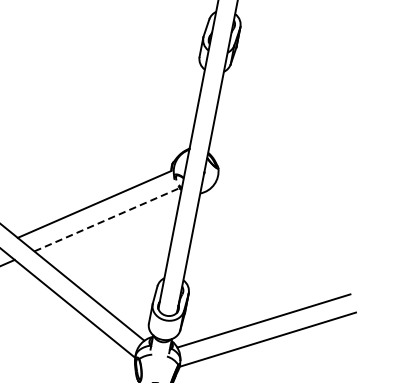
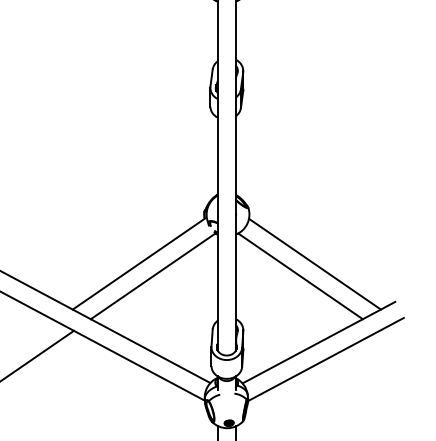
line: (107, 220) -> (153, 276), dashed -> solid
line: (275, 238) -> (314, 263), added
line: (258, 249) -> (300, 276), added

